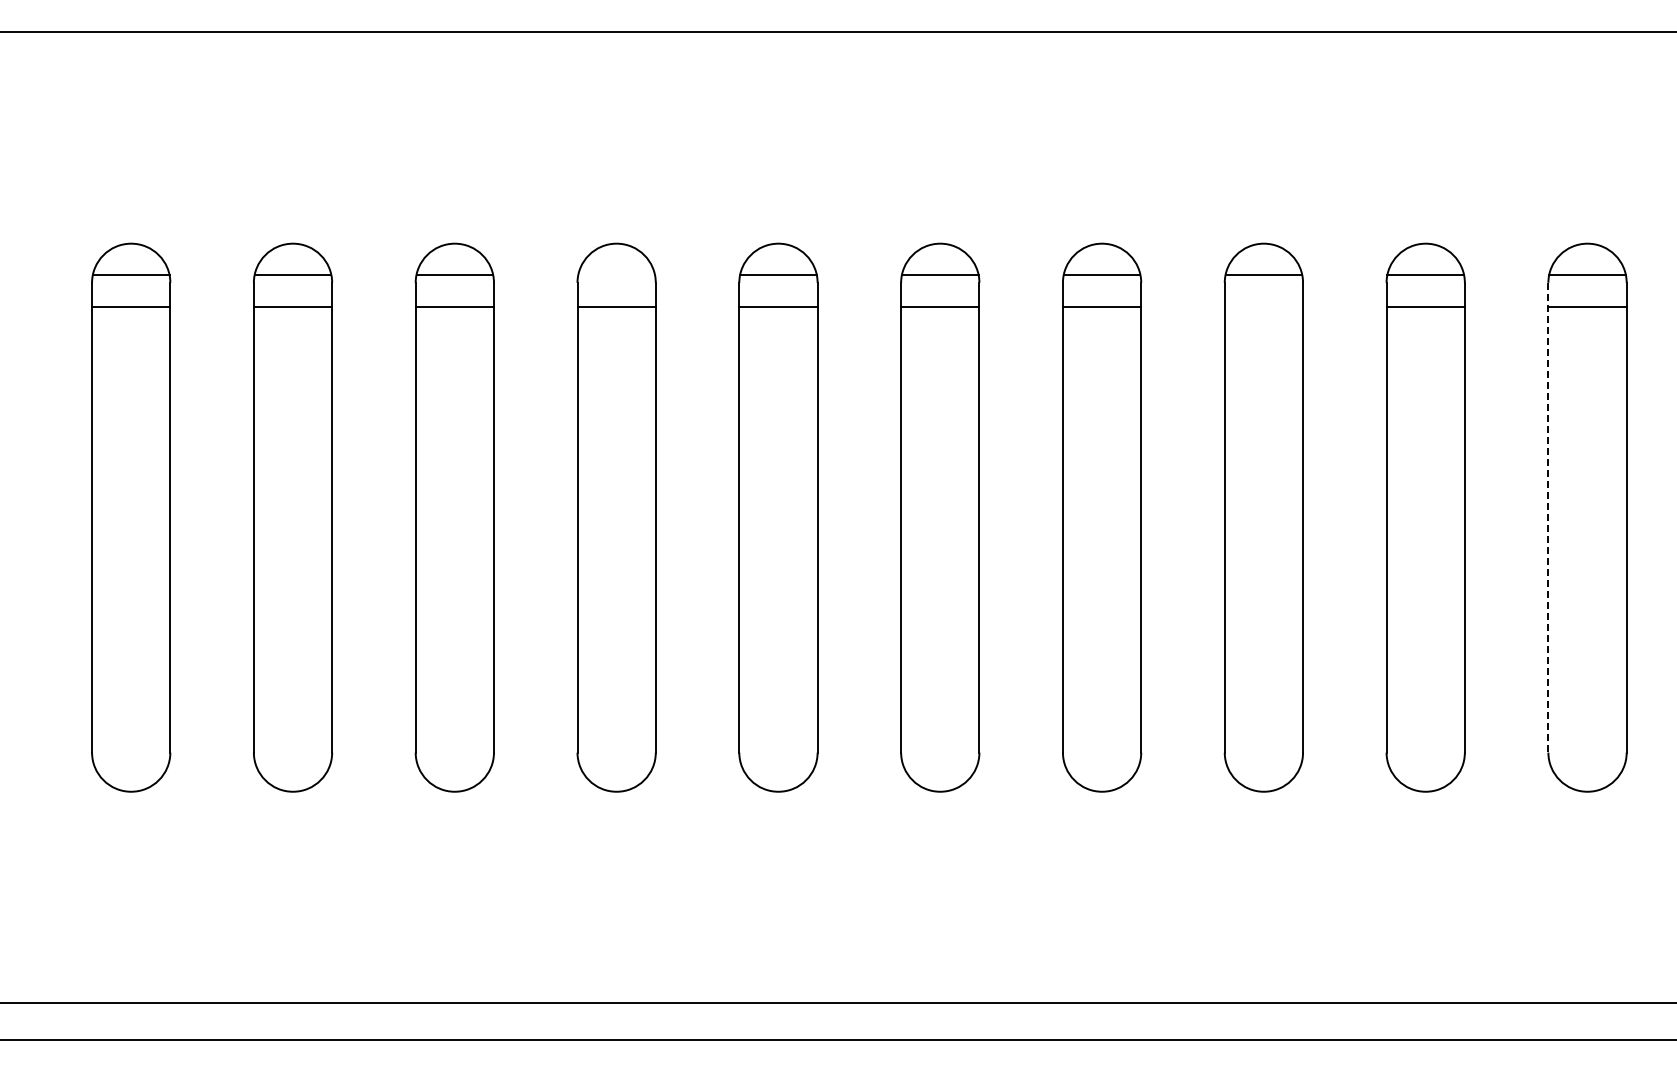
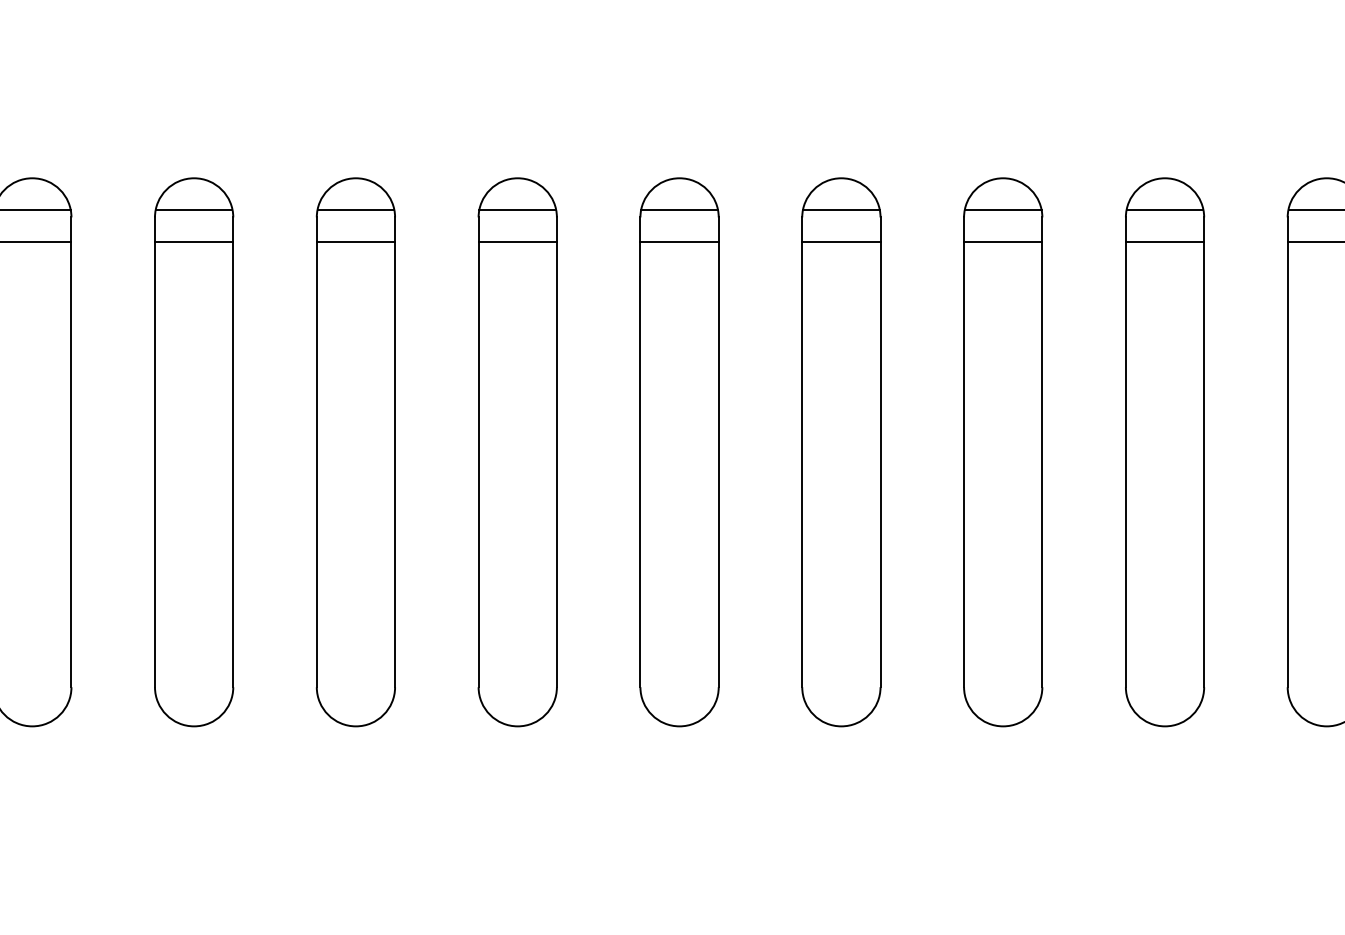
line: (616, 275) -> (355, 210), added
line: (1263, 306) -> (1002, 241), added
line: (1548, 517) -> (1287, 452), dashed -> solid

